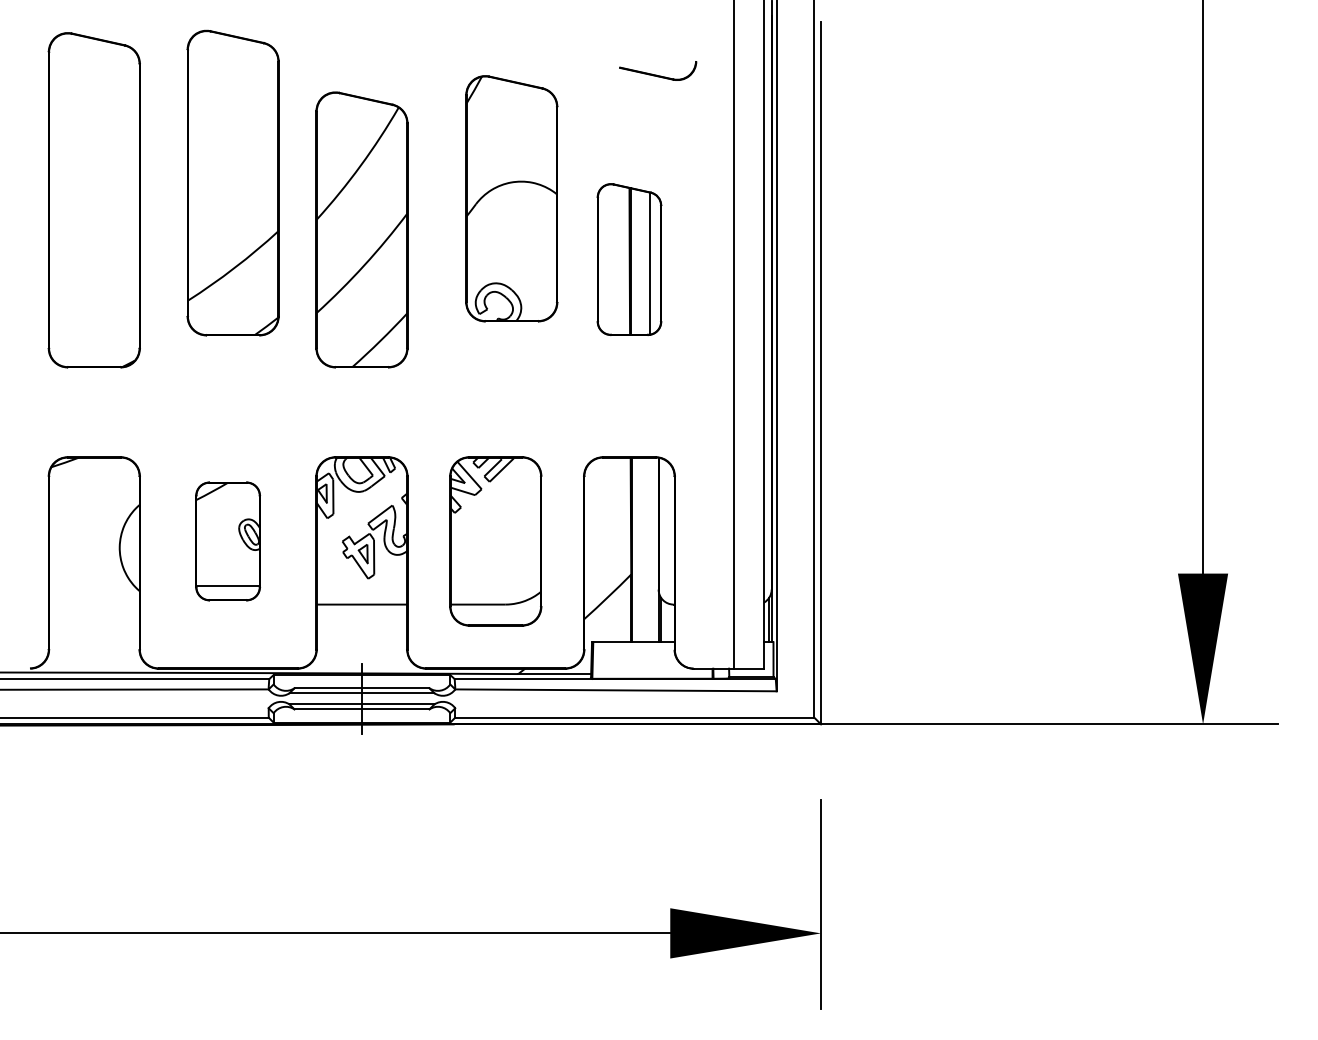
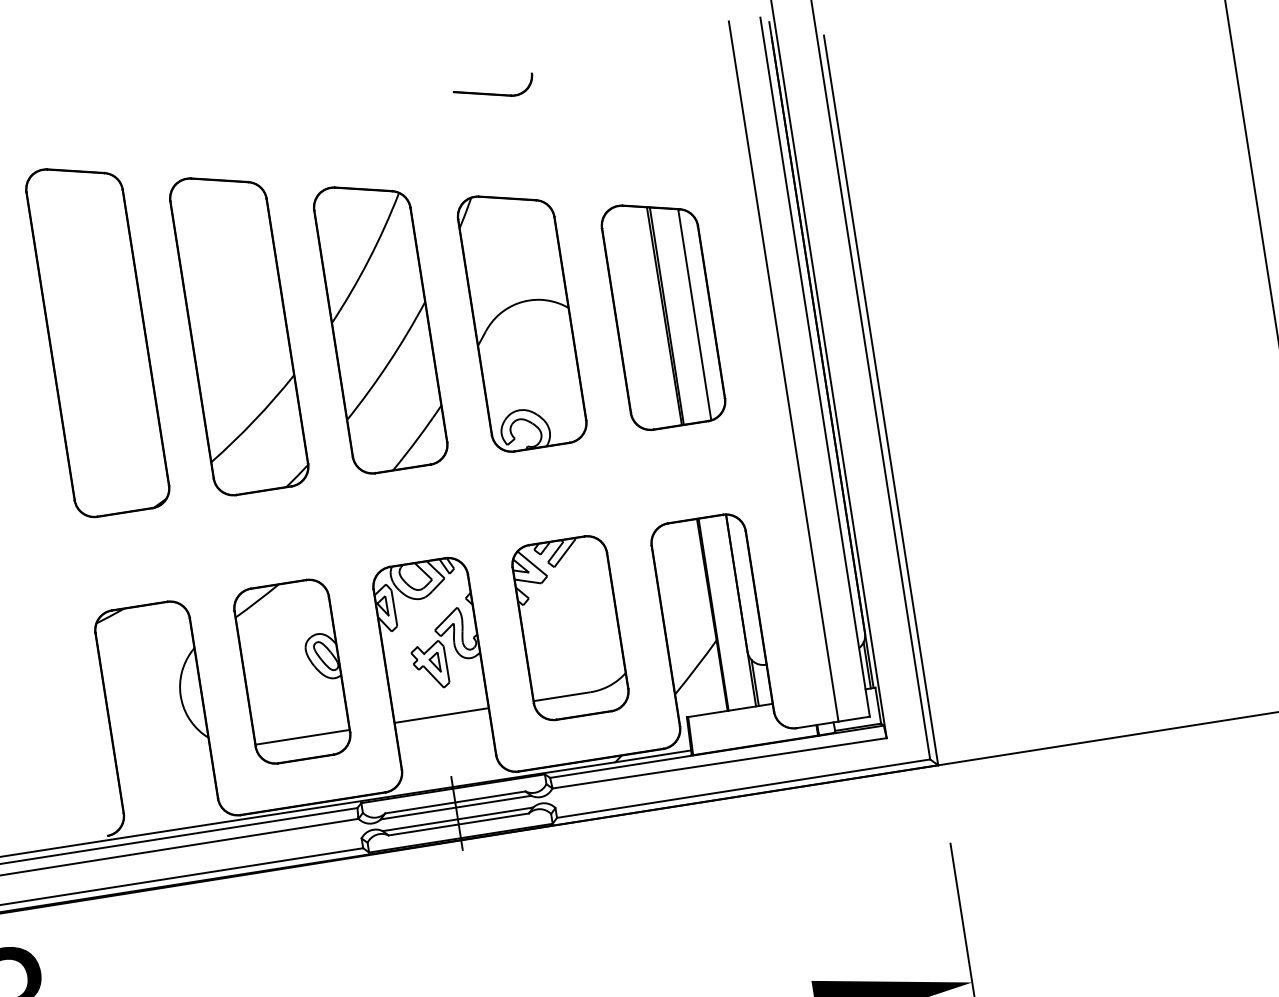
part: (658, 70) -> (494, 88), moved
part: (232, 182) -> (238, 332), moved
part: (511, 198) -> (521, 319), moved
part: (629, 259) -> (663, 313), size x1.43
part: (227, 541) -> (291, 671), size x1.43

